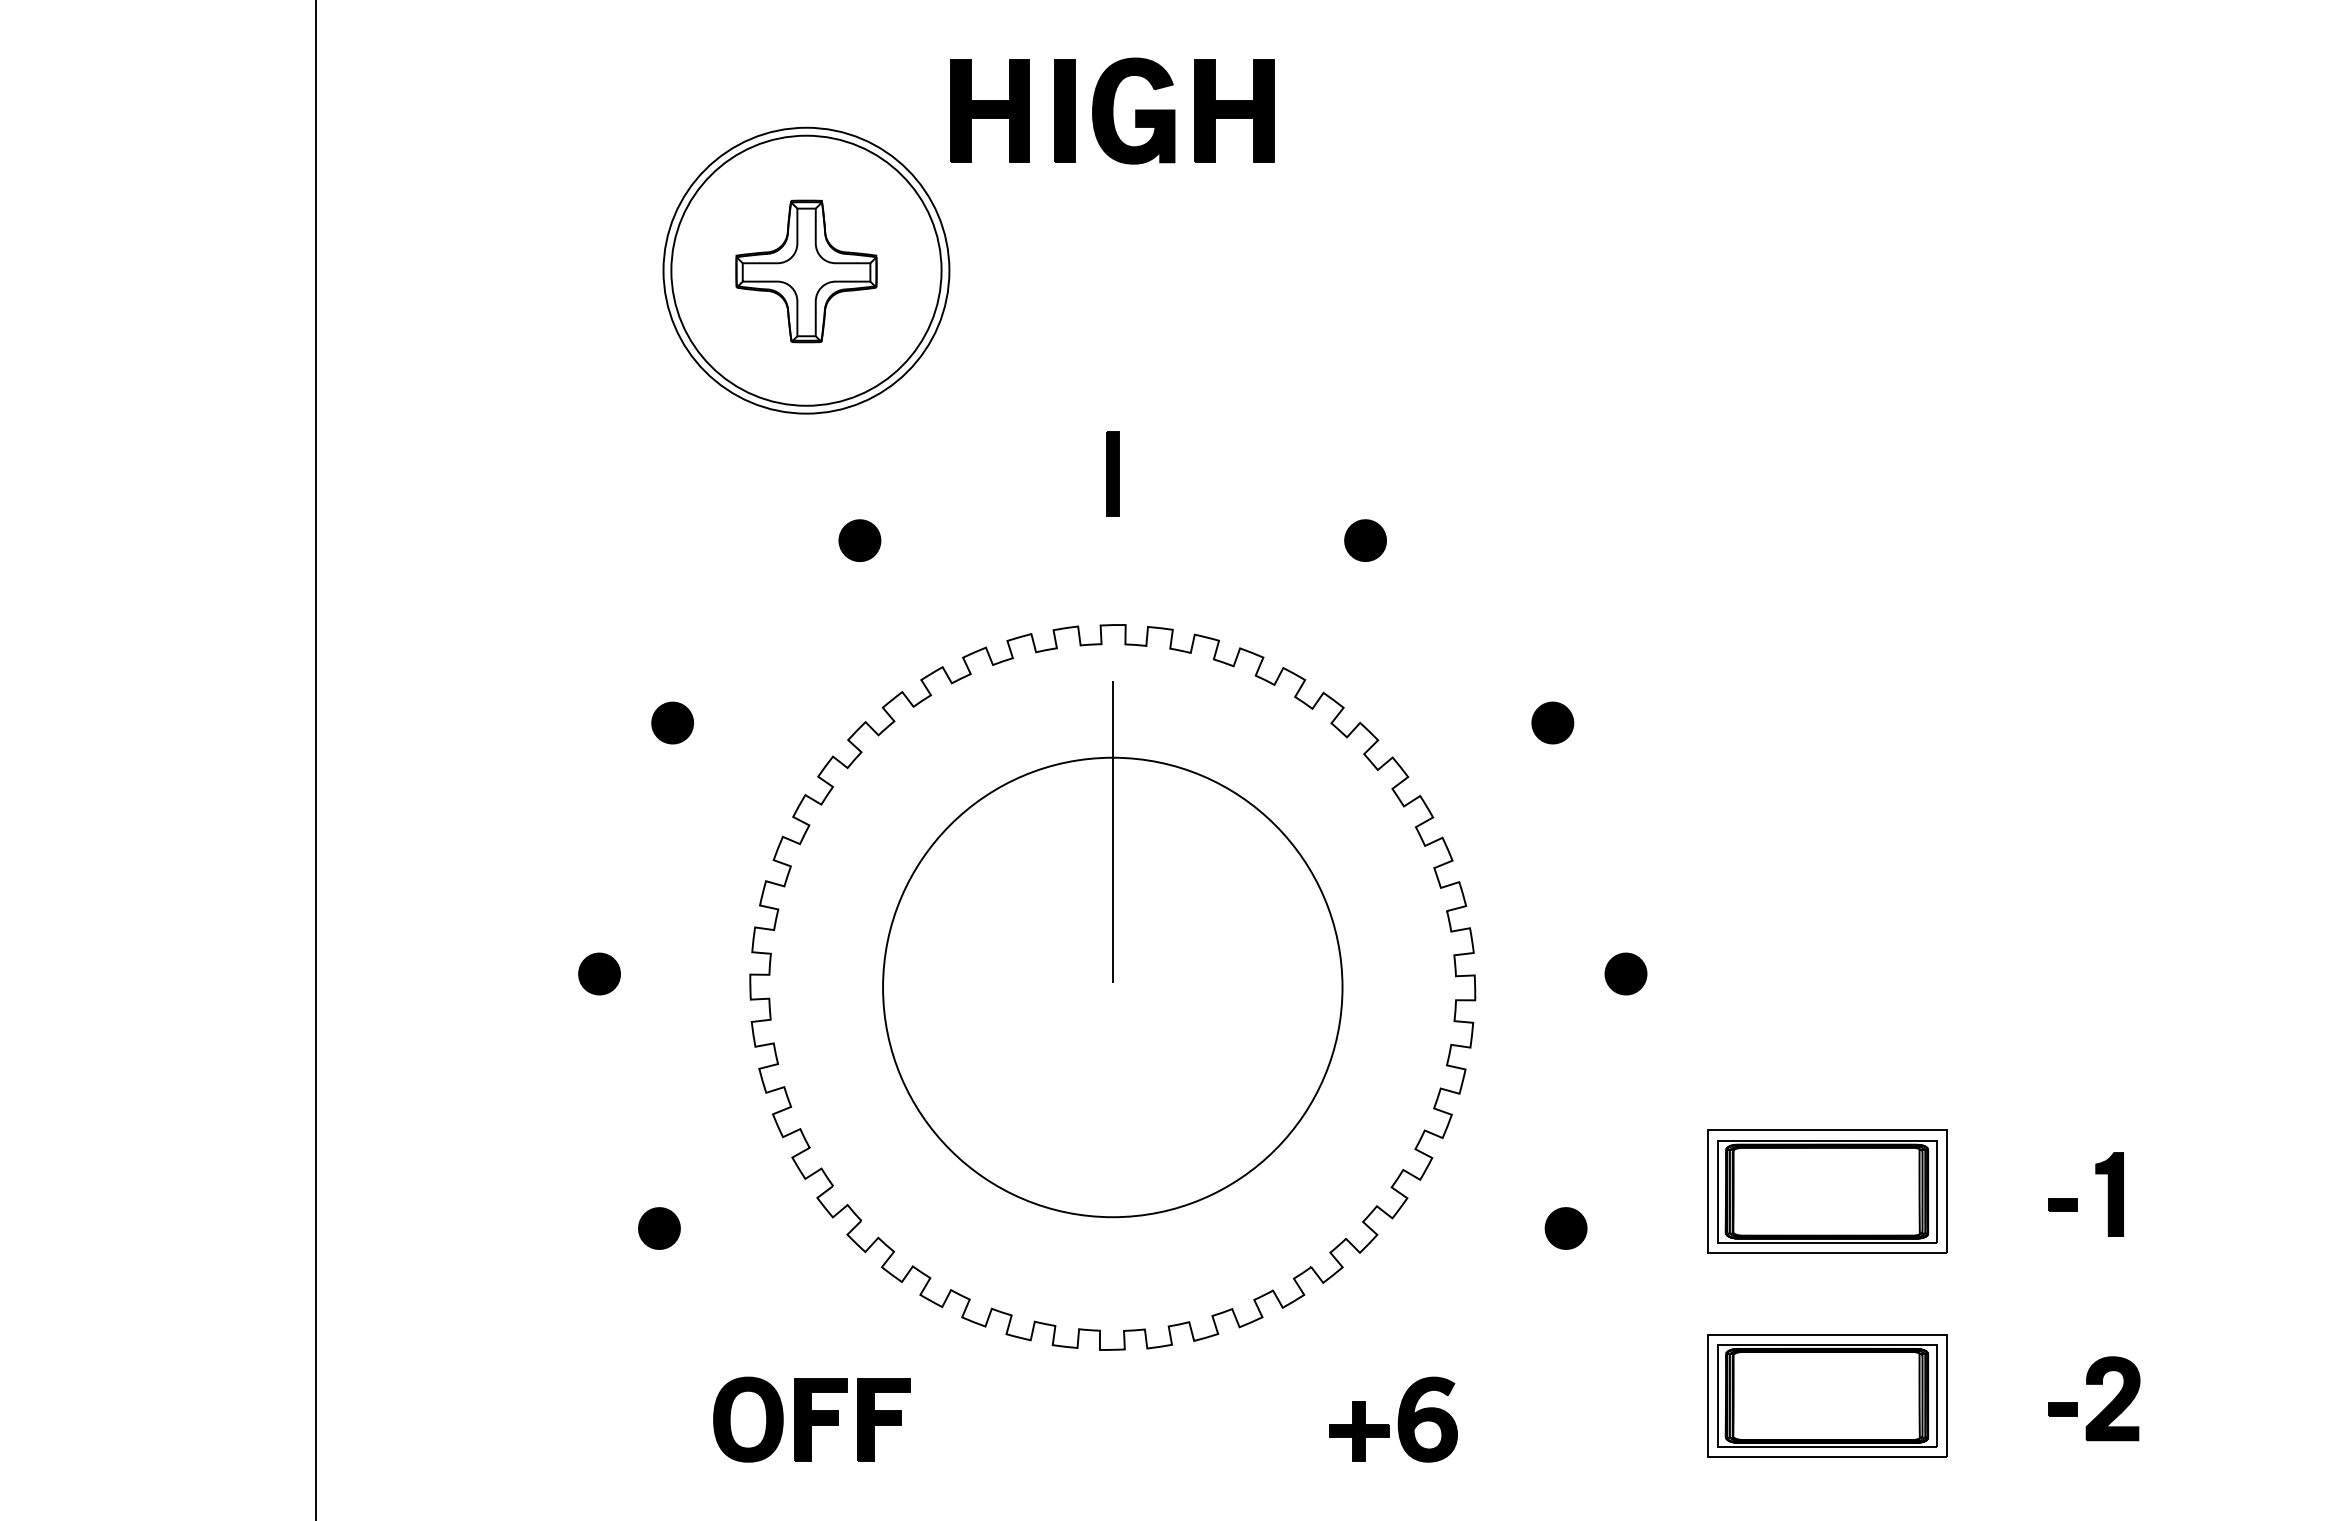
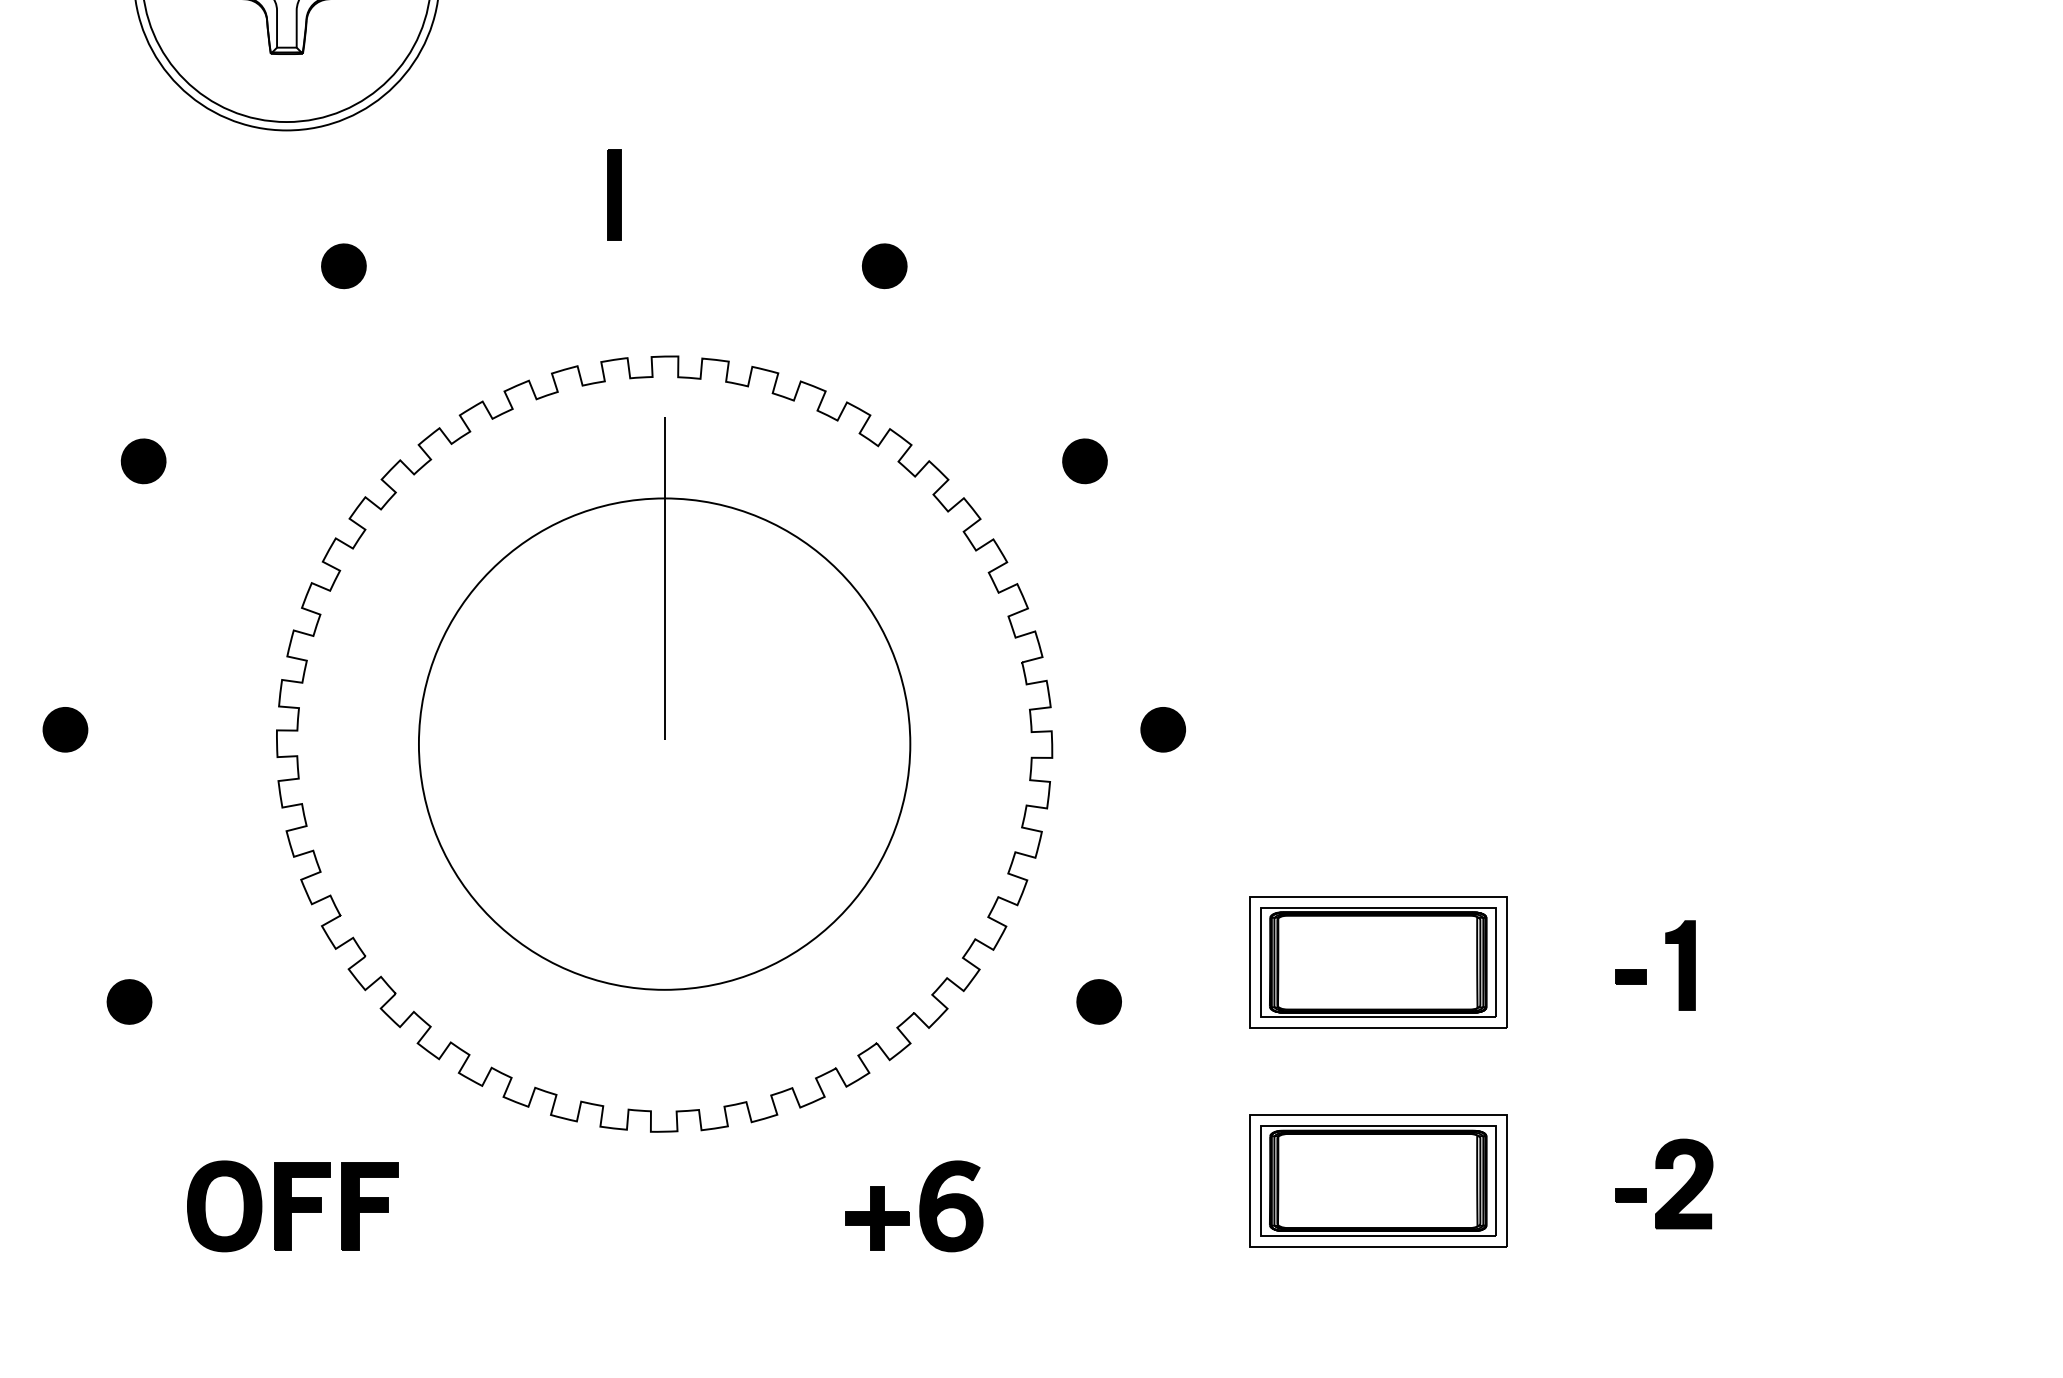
part: (1112, 987) -> (664, 744), moved

